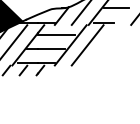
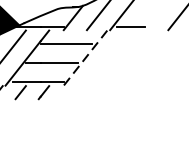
line: (116, 8) -> (148, 7), removed
line: (70, 45) -> (85, 58), solid -> dashed
line: (87, 45) -> (108, 58), removed

